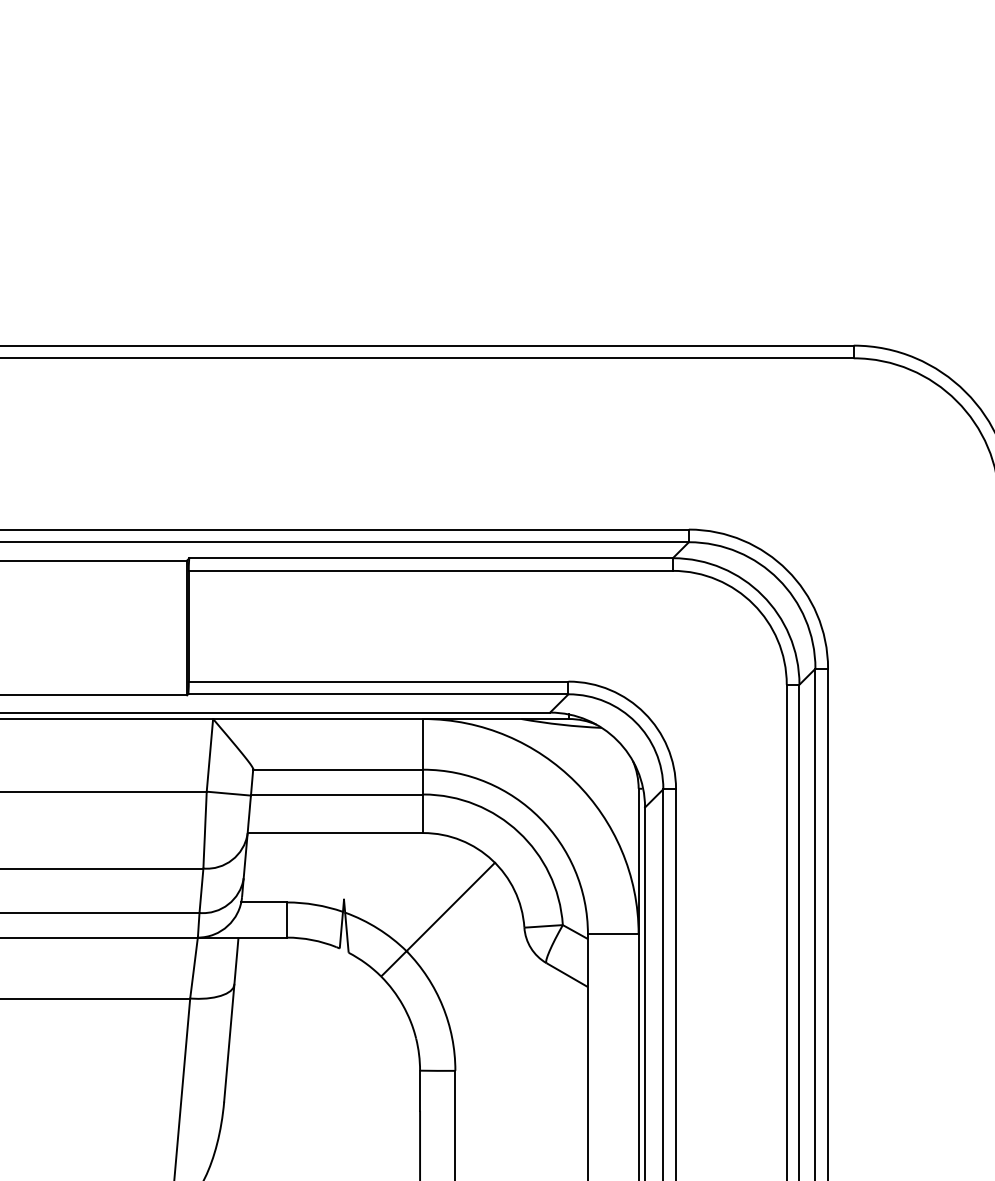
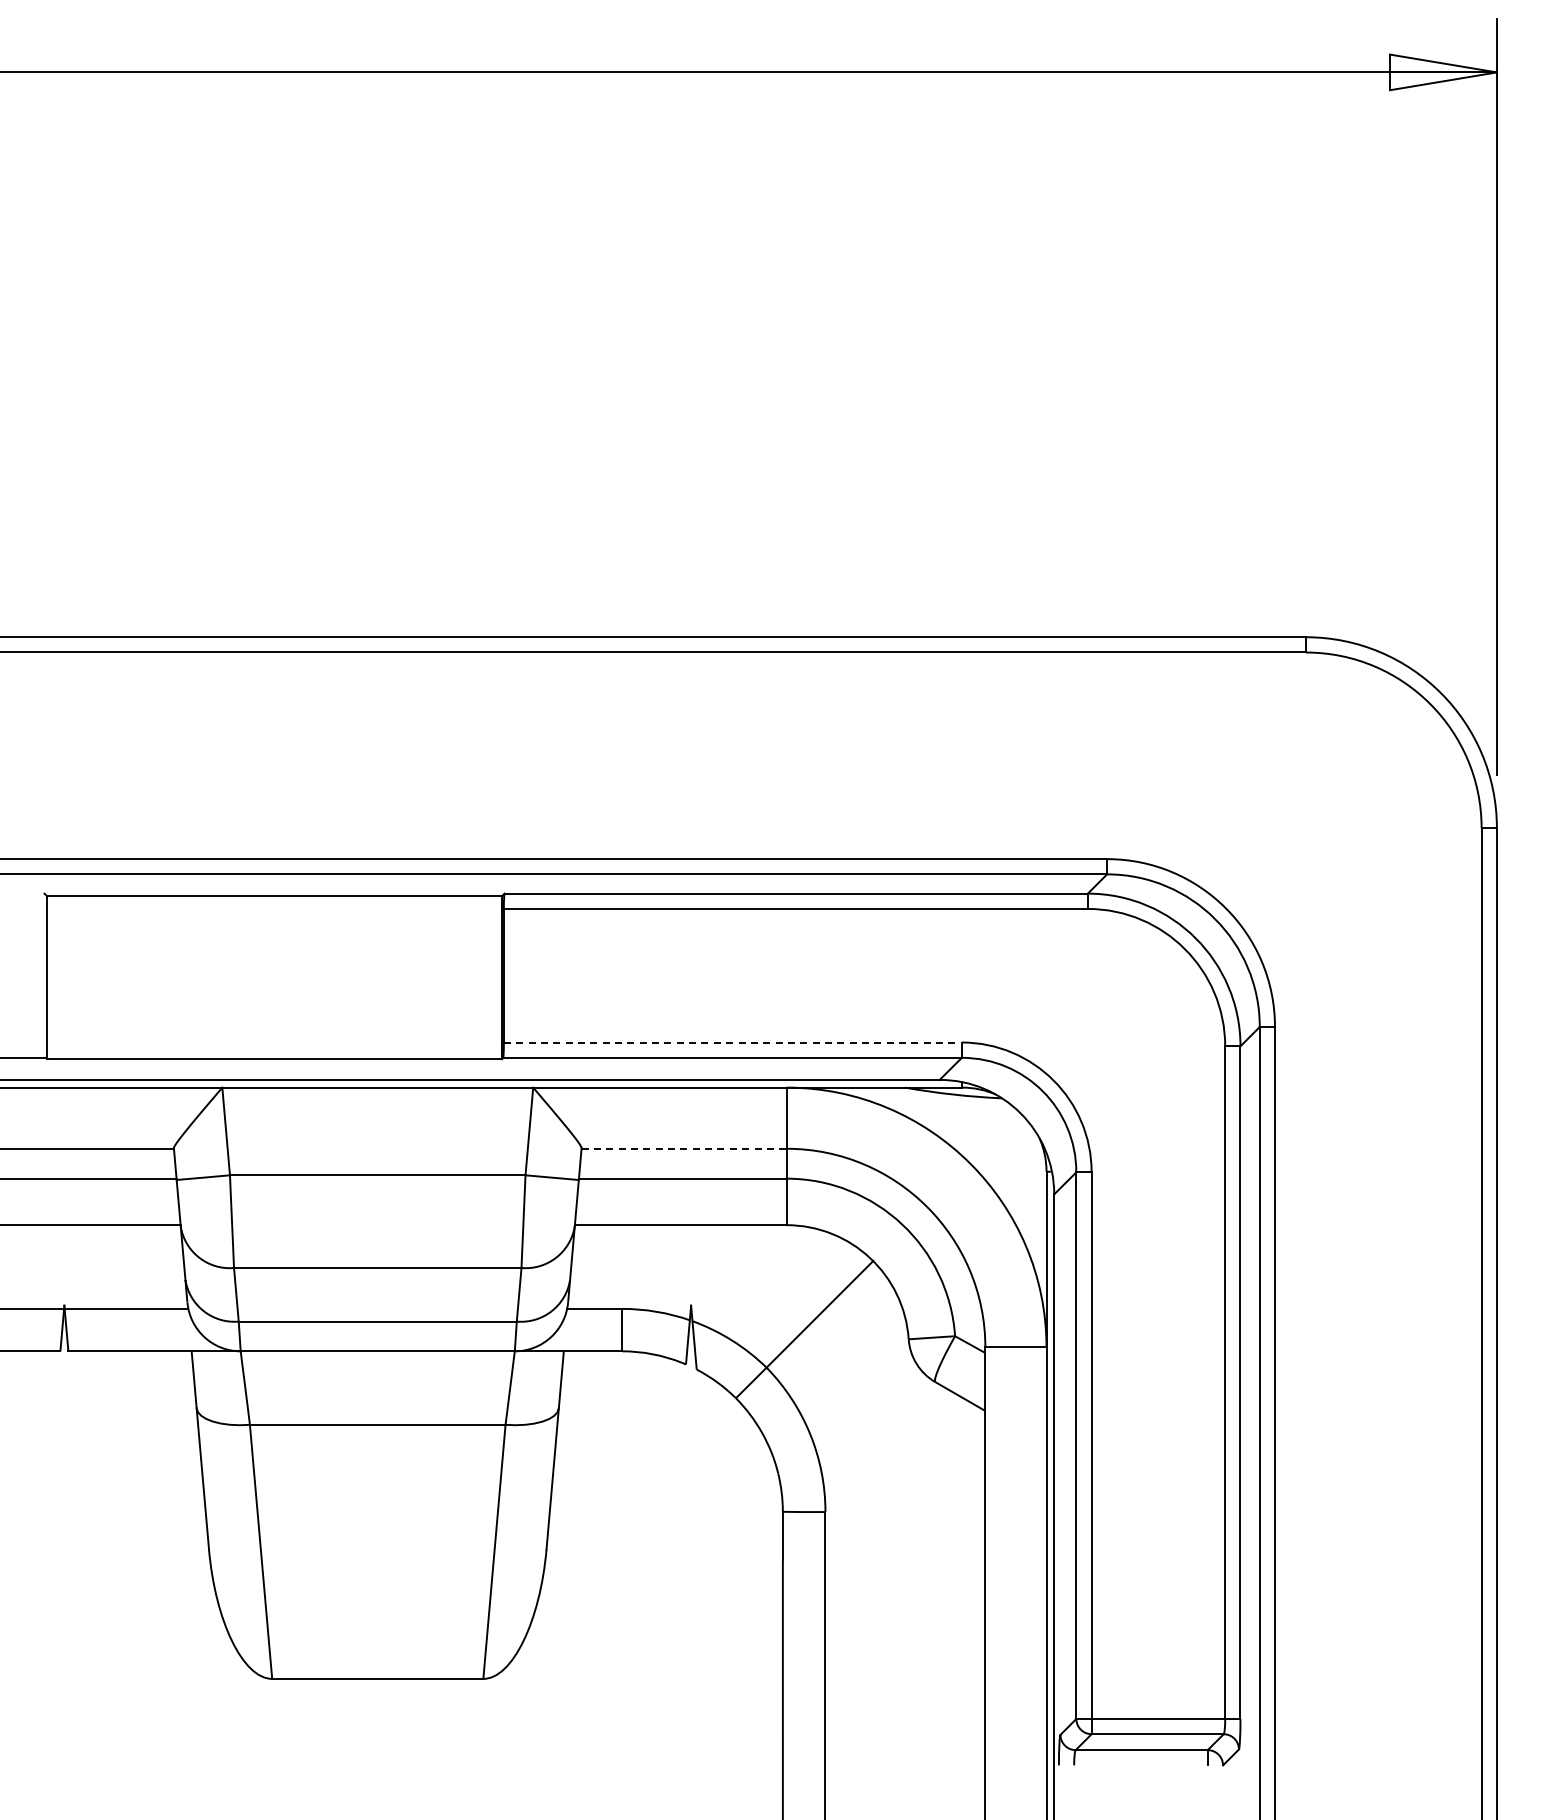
line: (379, 681) -> (733, 1042), solid -> dashed
line: (338, 769) -> (684, 1148), solid -> dashed

